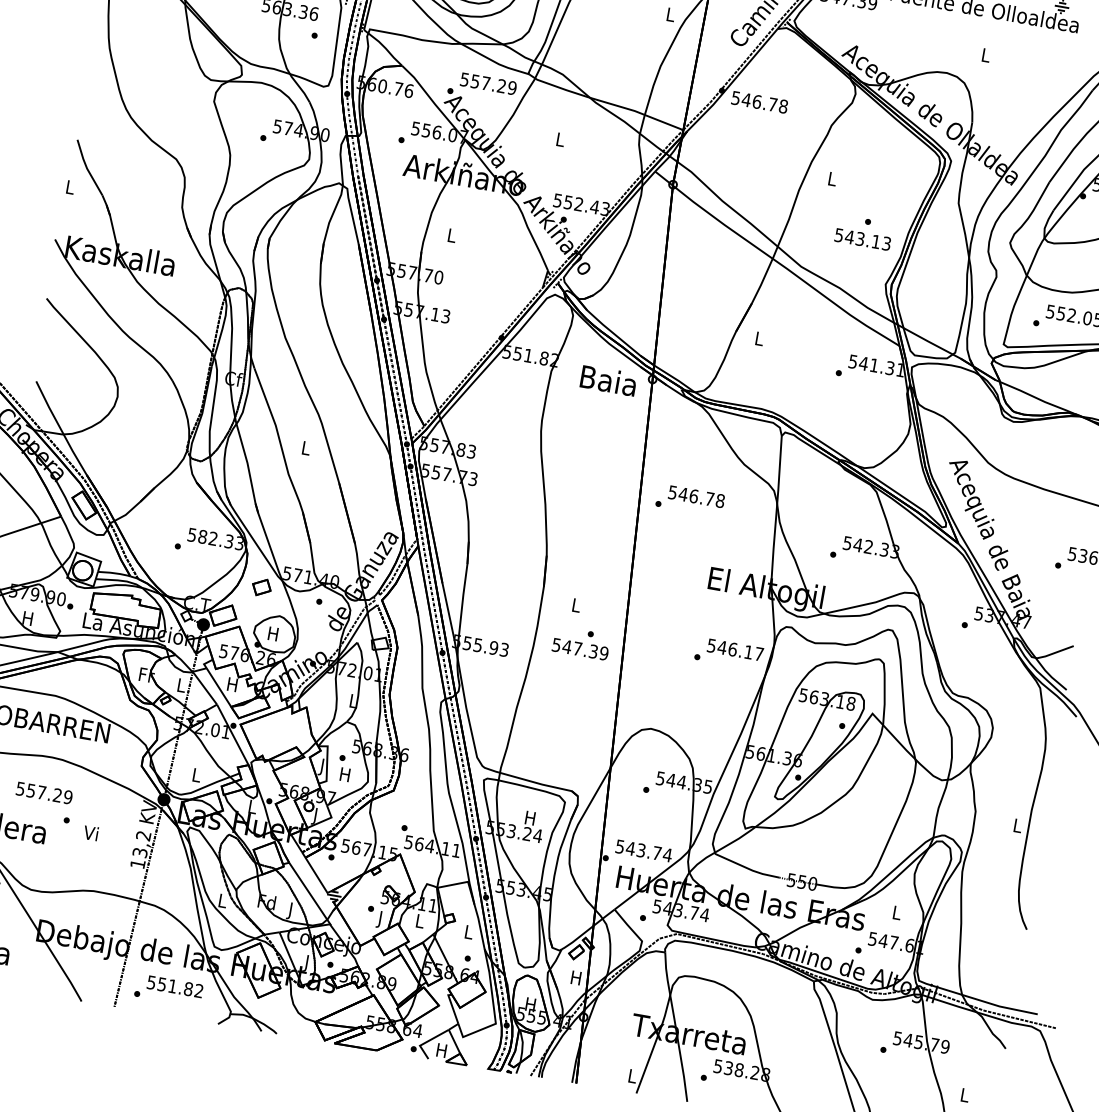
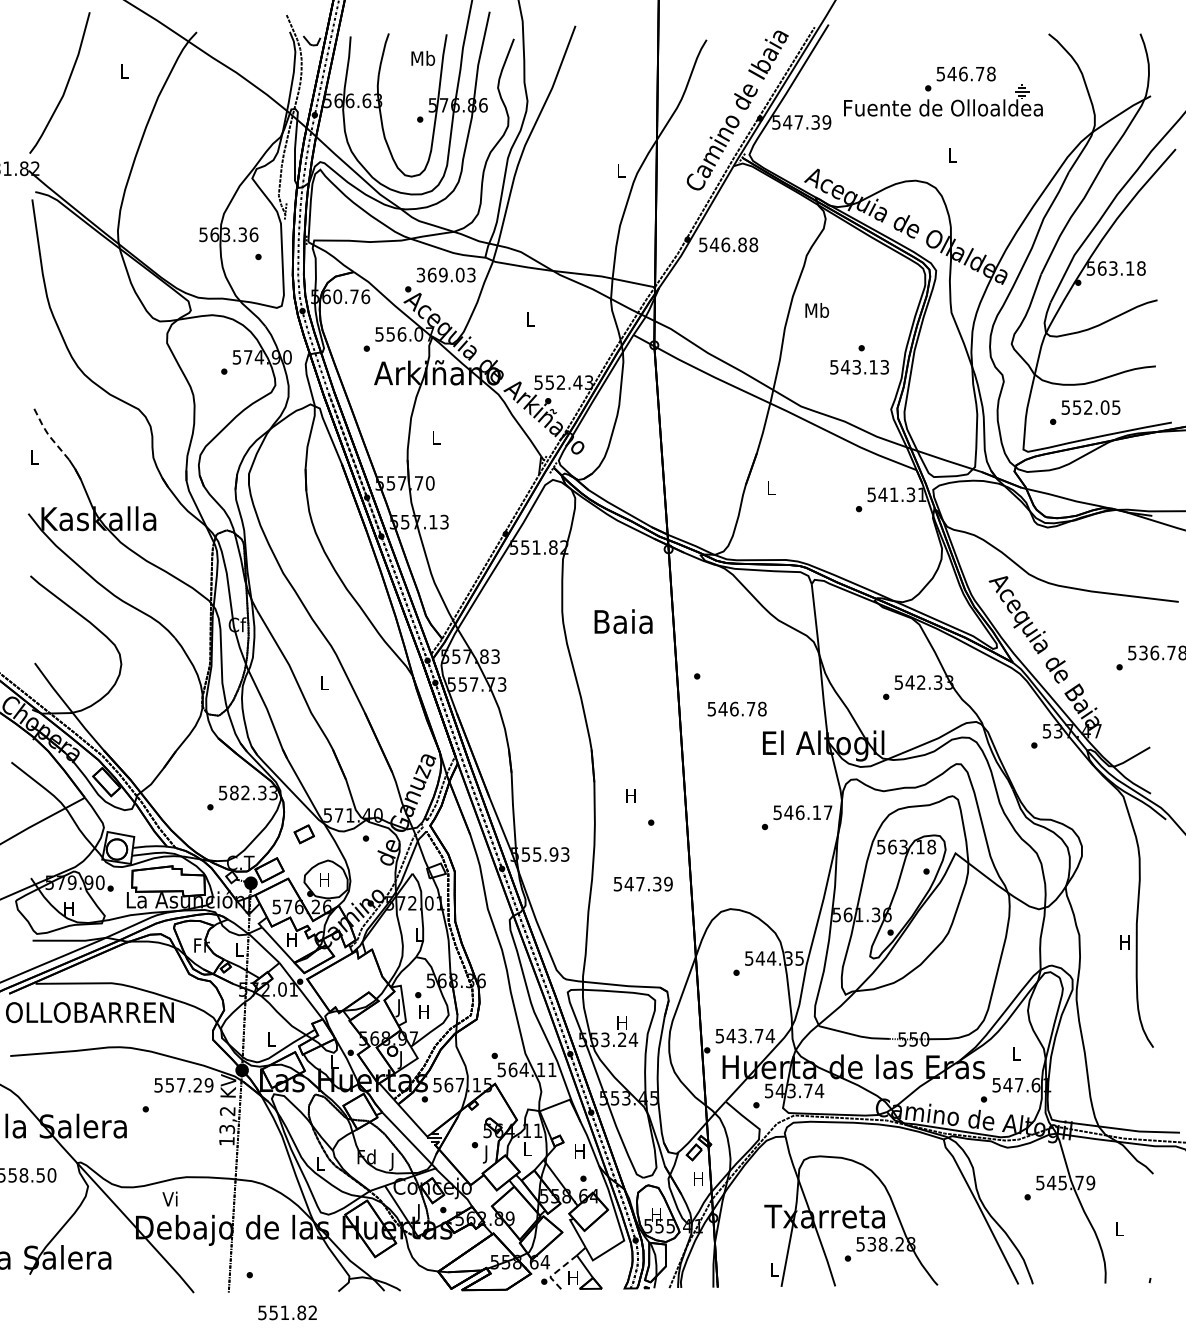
text: (488, 83) -> (446, 274), 557.29 -> 369.03
text: (772, 104) -> (742, 244), 546.78 -> 546.88
line: (86, 169) -> (48, 435), solid -> dashed
text: (832, 179) -> (817, 310), L -> Mb
text: (608, 380) -> (623, 621), moved
text: (696, 496) -> (736, 708), moved
text: (575, 605) -> (630, 795), L -> H
text: (579, 648) -> (642, 883), moved
text: (44, 793) -> (183, 1085), moved
text: (1017, 825) -> (1124, 942), L -> H
text: (90, 832) -> (169, 1198), moved
text: (468, 932) -> (579, 1151), L -> H
text: (175, 986) -> (287, 1312), moved
line: (427, 1041) -> (557, 1271), solid -> dashed

